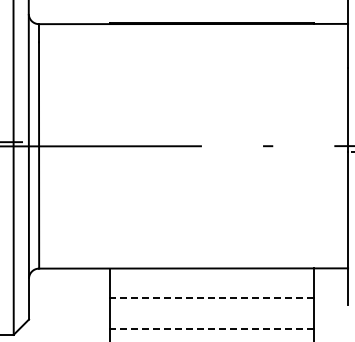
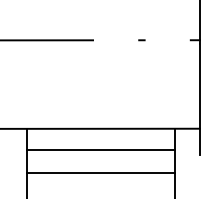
line: (211, 298) -> (100, 150), dashed -> solid
line: (211, 328) -> (100, 172), dashed -> solid

